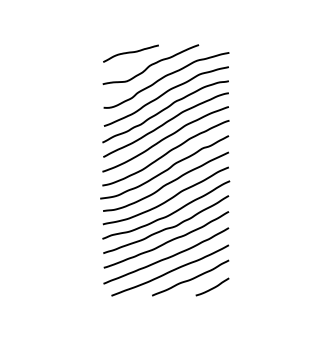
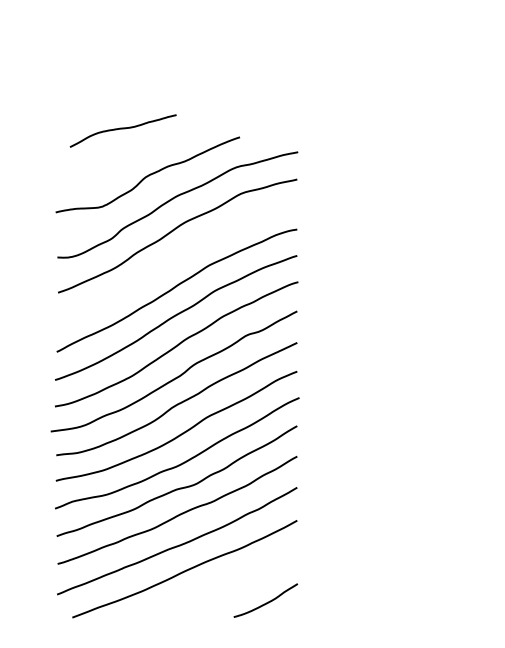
curve: (130, 53) -> (122, 130), moved
curve: (164, 110) -> (173, 262), removed
curve: (190, 278) -> (223, 584), removed

